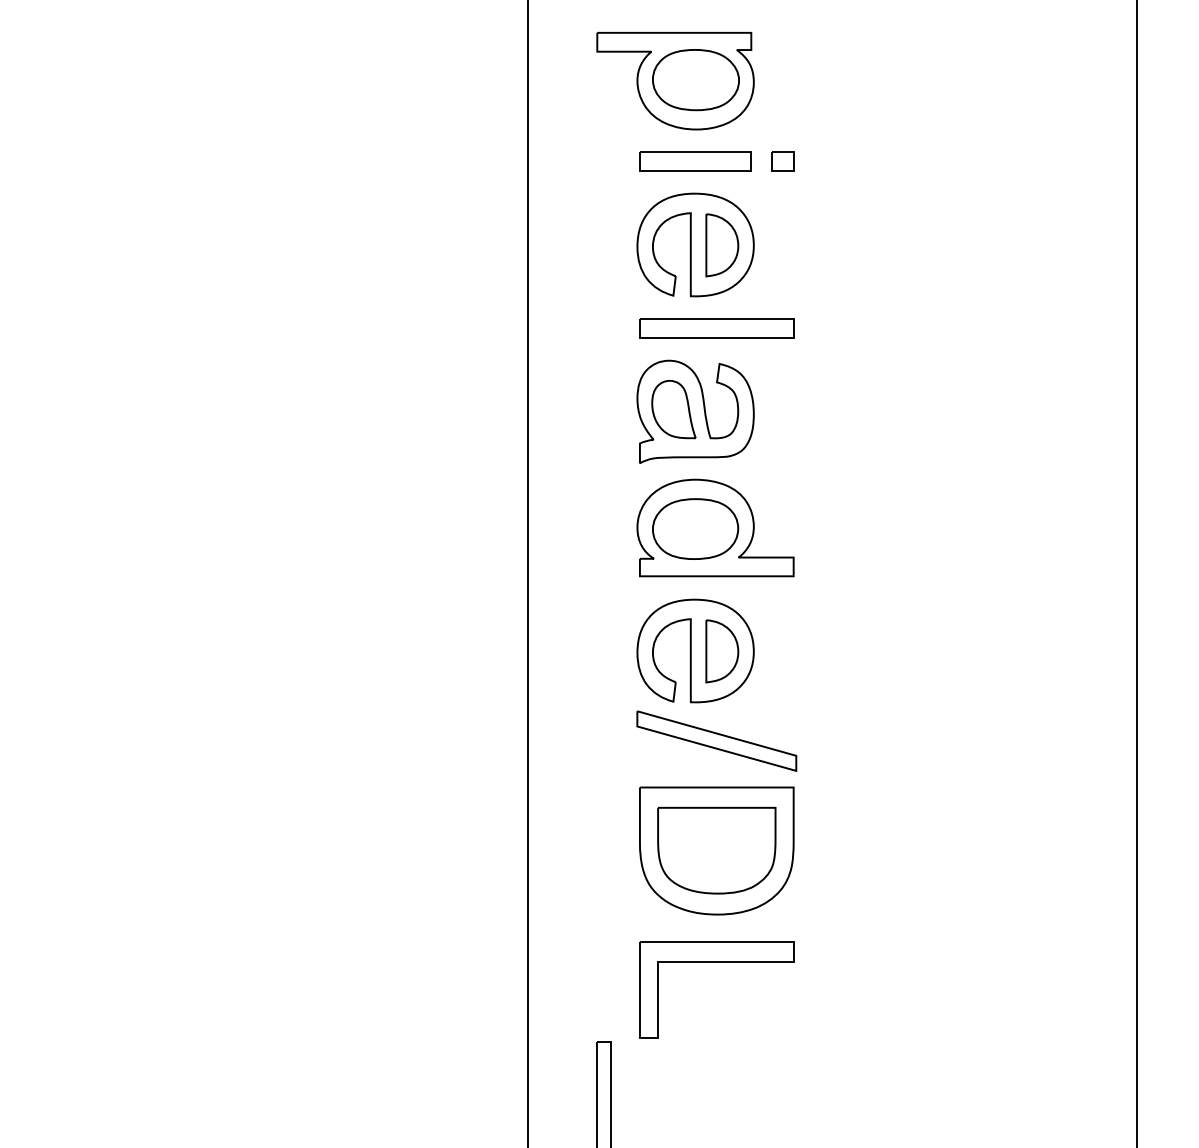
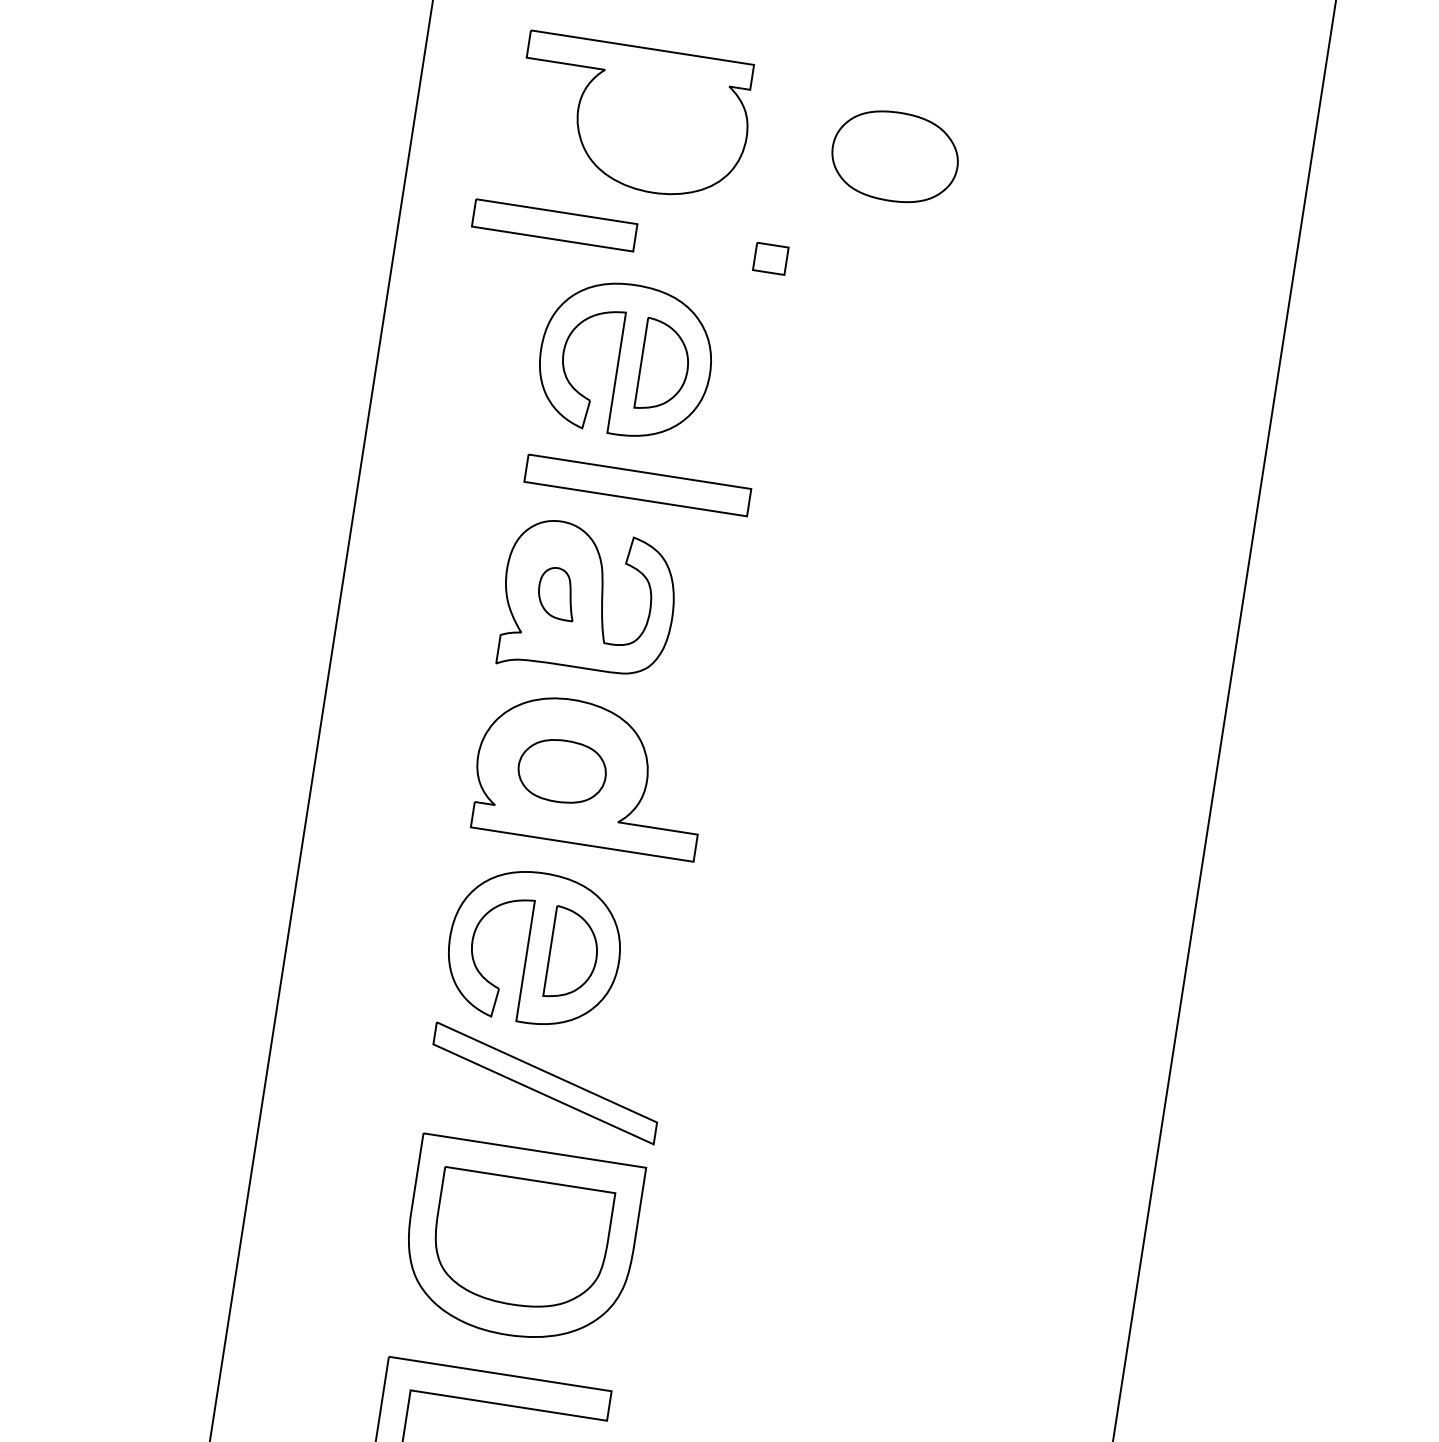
part: (695, 80) -> (894, 157), moved
part: (695, 161) -> (554, 224), moved
part: (673, 409) -> (556, 593), size x0.6
part: (695, 528) -> (562, 770), size x0.7

